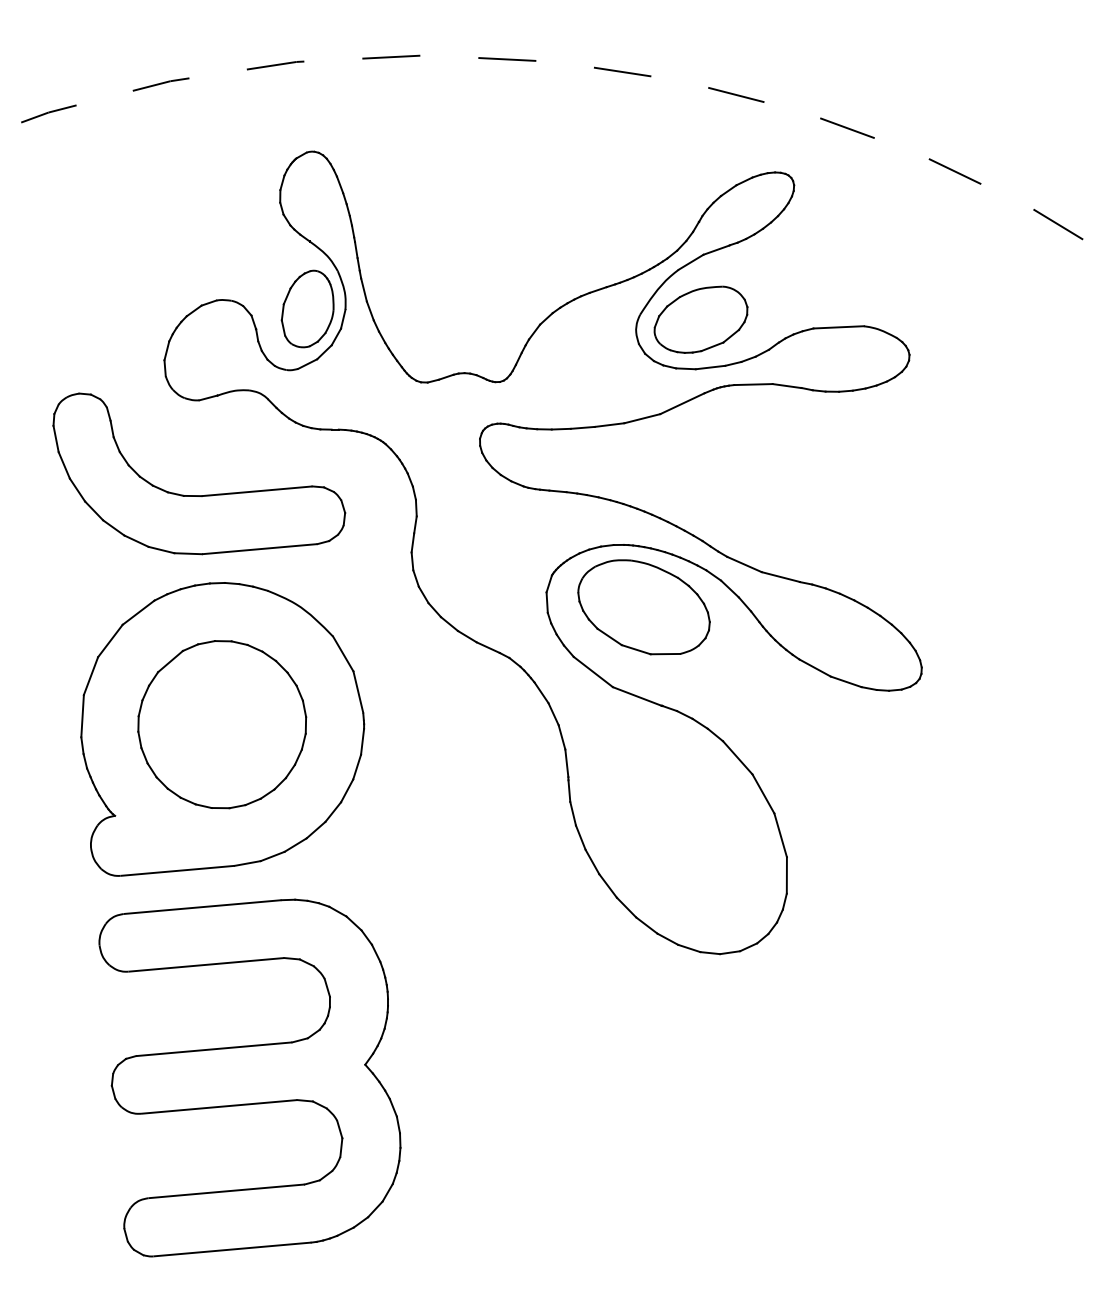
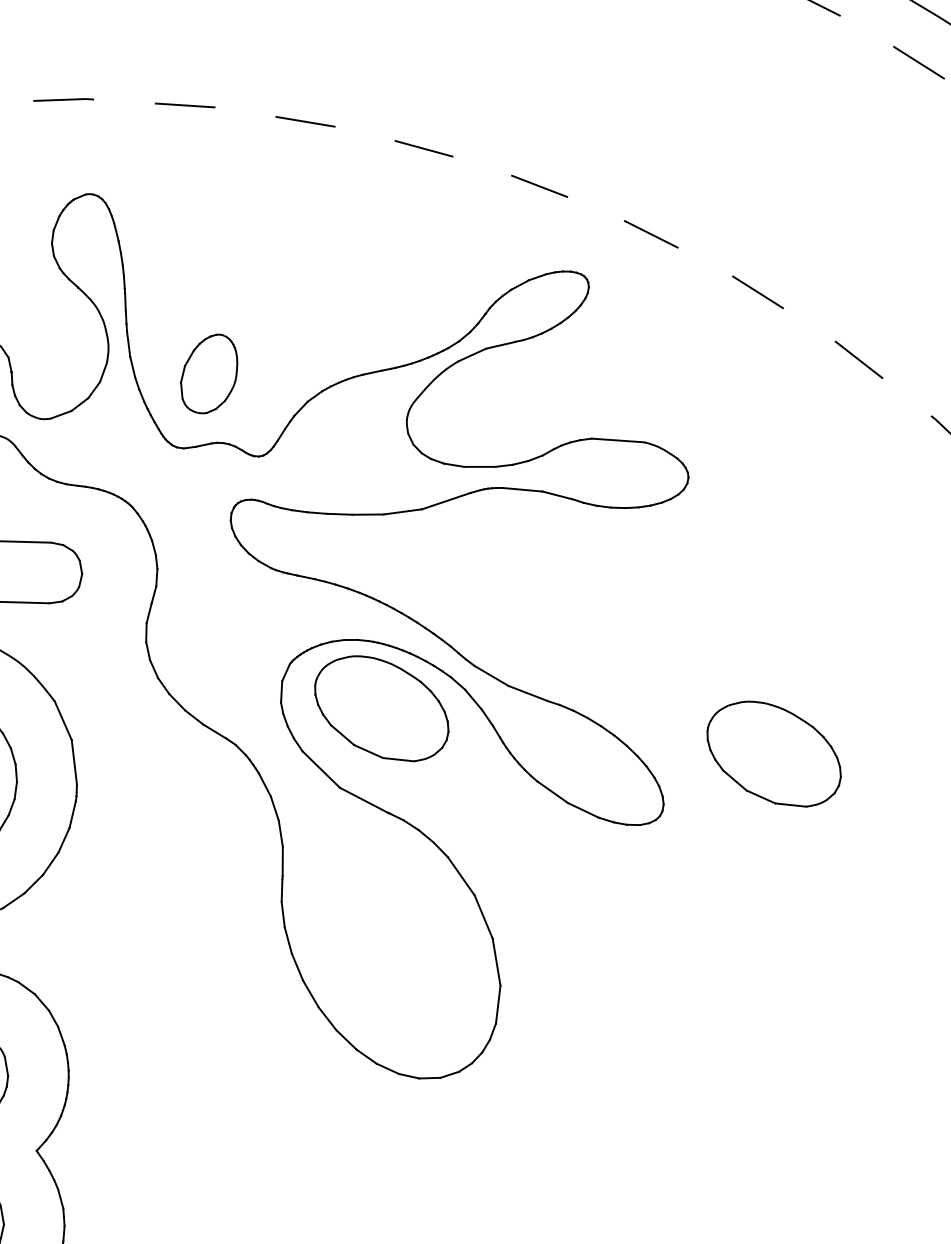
part: (307, 308) -> (209, 373), moved
part: (700, 319) -> (475, 415), removed
part: (1020, 607) -> (773, 753), added

